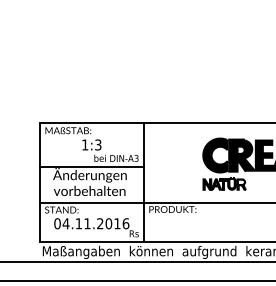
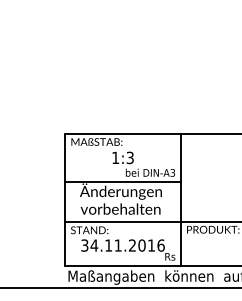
text: (57, 223) -> (84, 245), 04.11.2016 -> 34.11.2016

